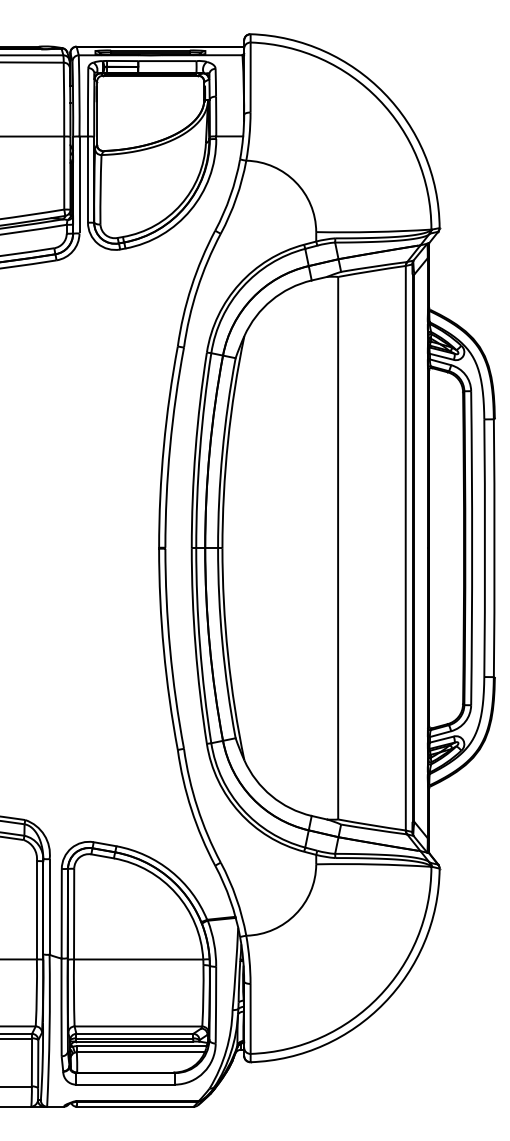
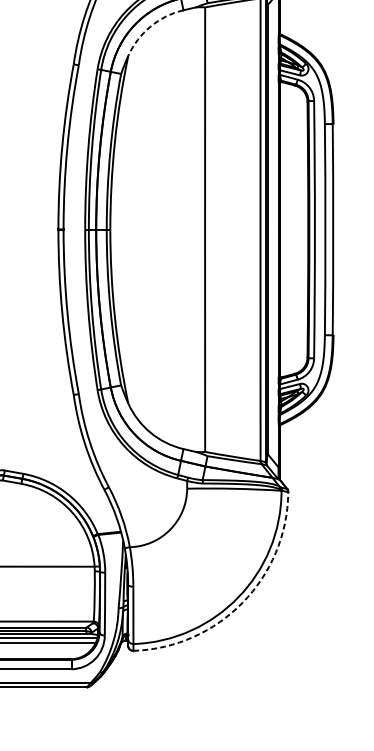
arc: (271, 300) -> (150, 26), solid -> dashed
arc: (384, 1003) -> (243, 602), solid -> dashed

